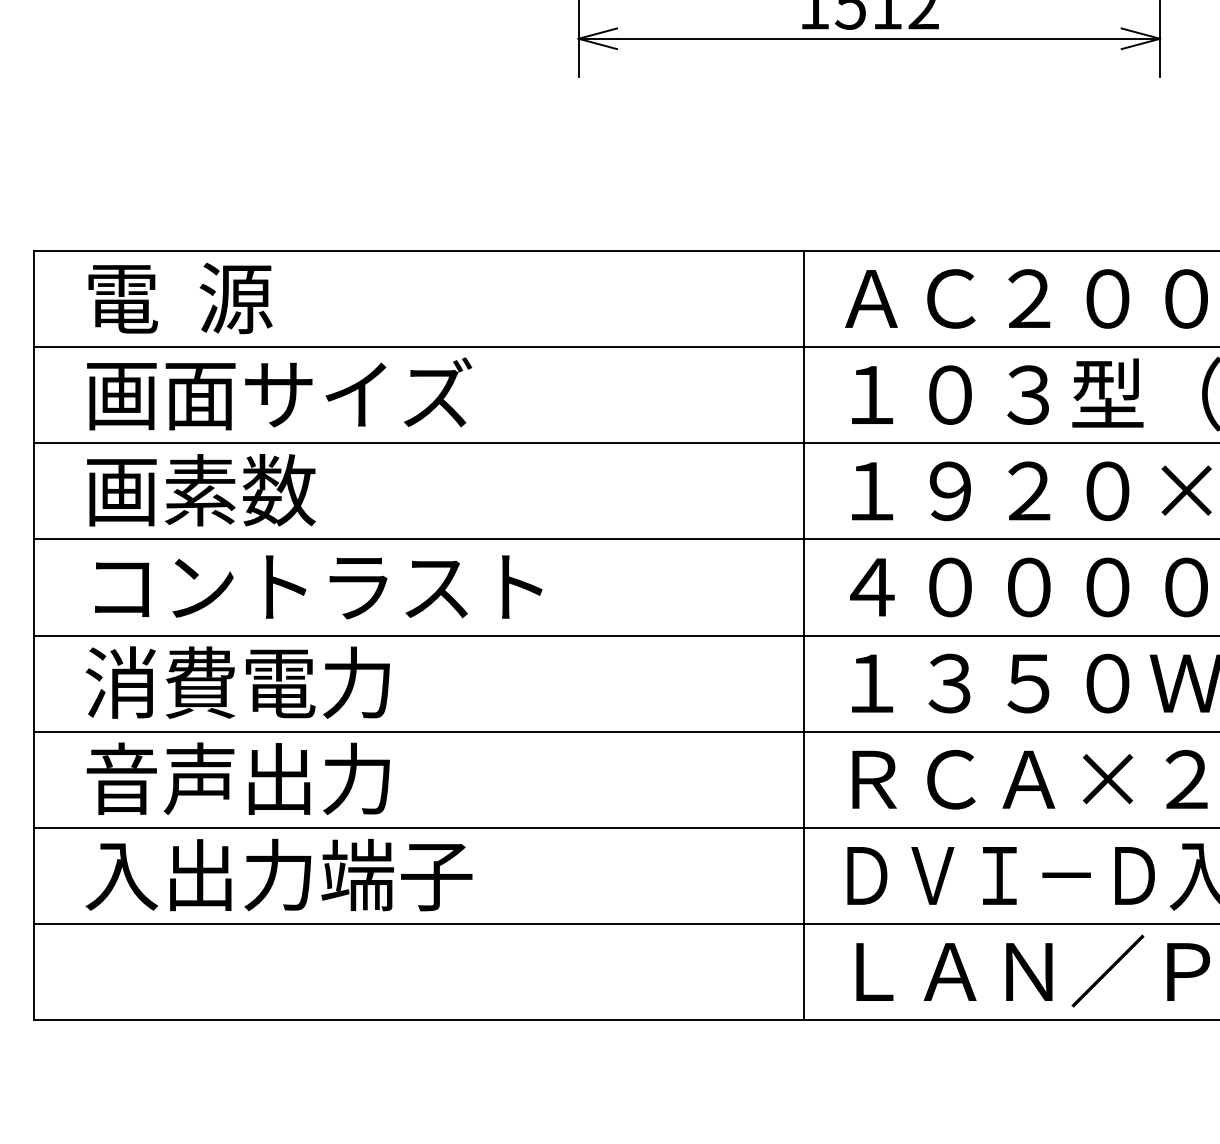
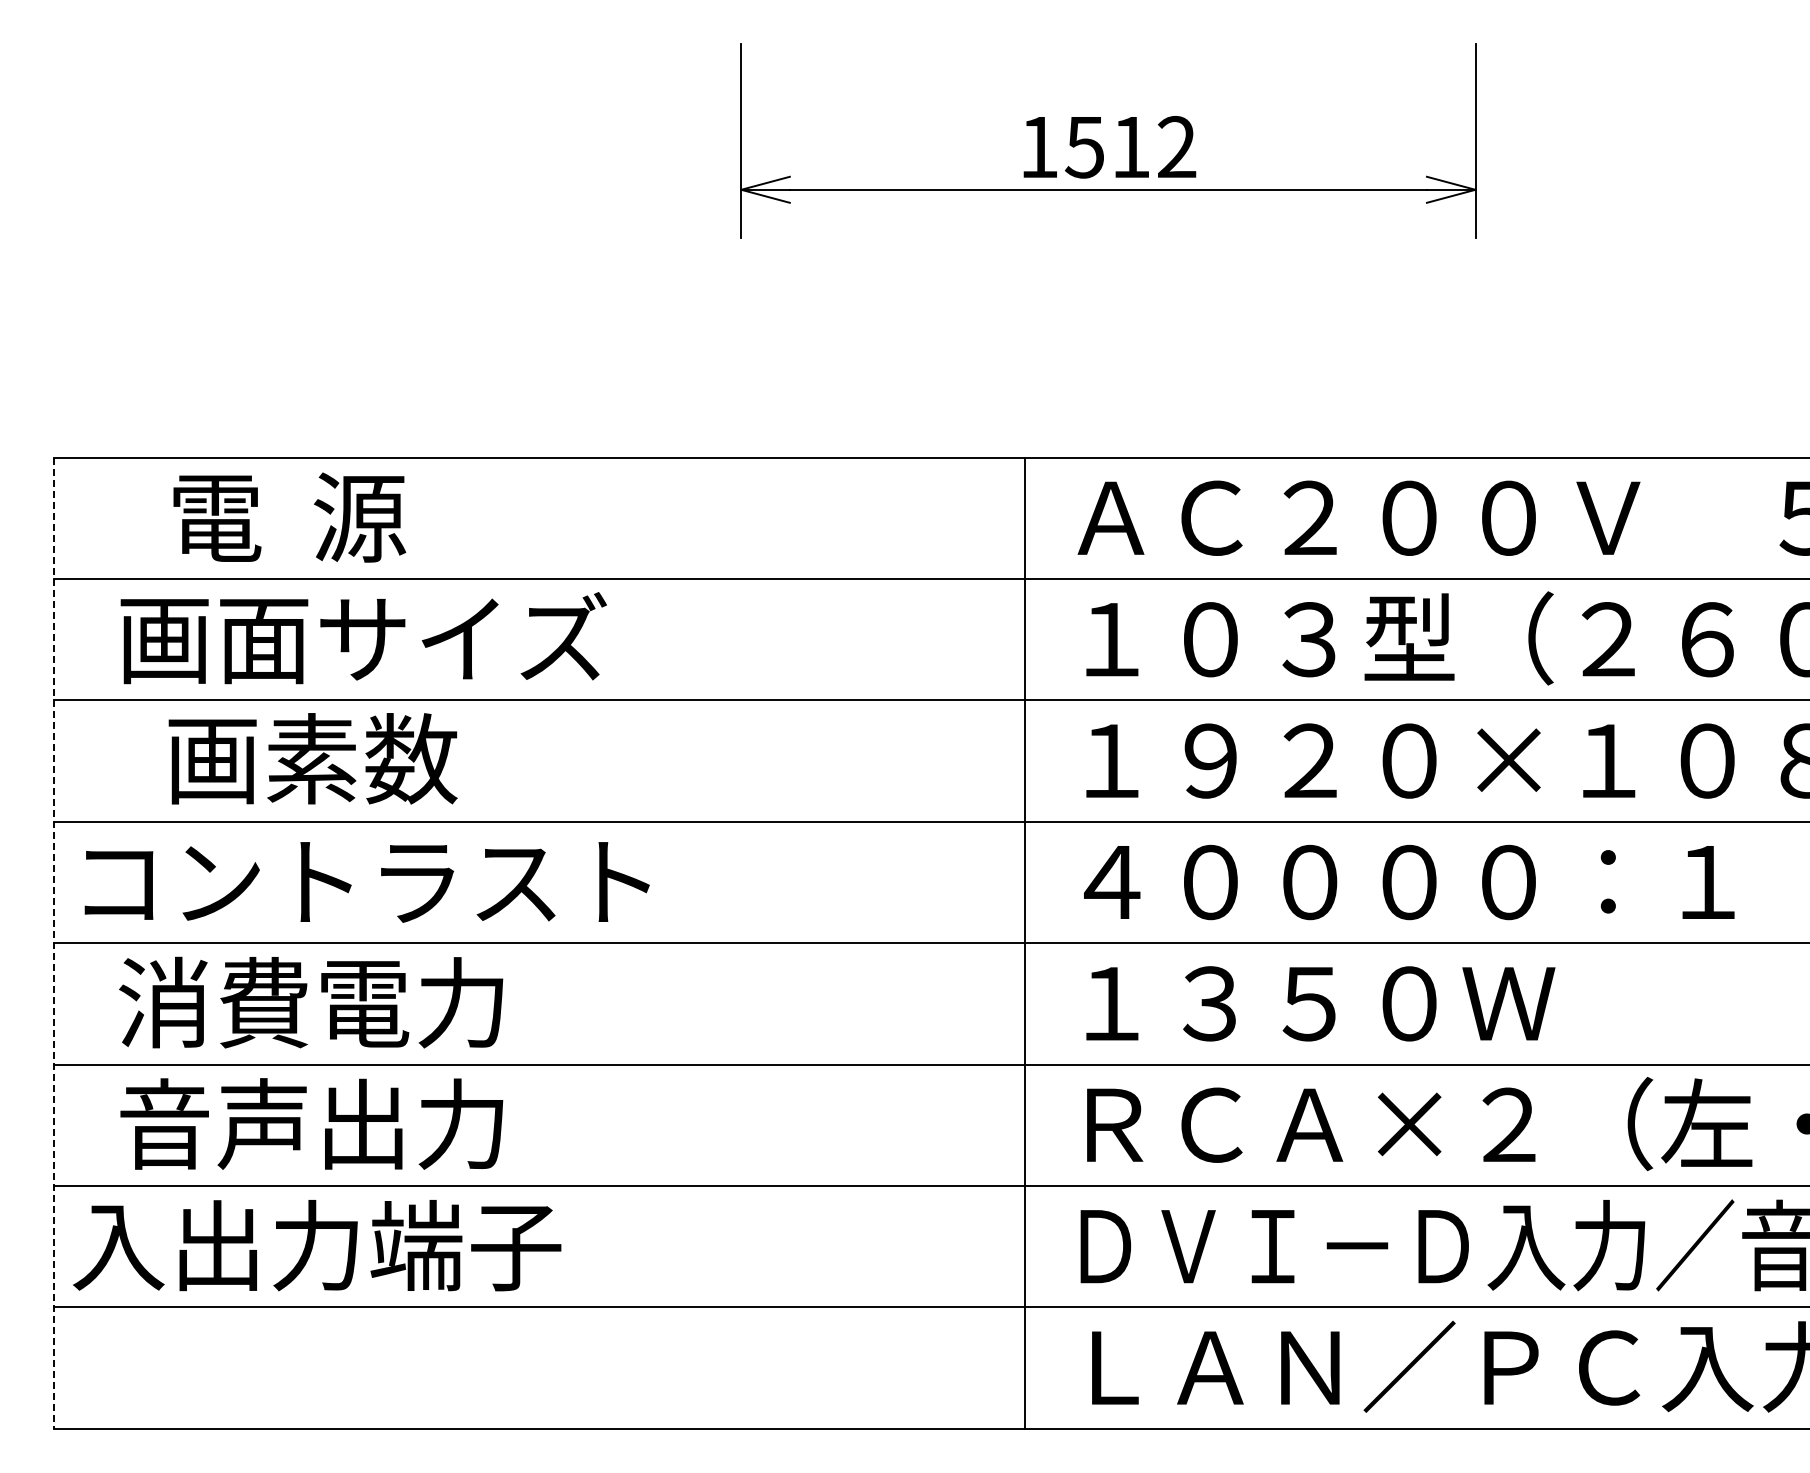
text: (180, 298) -> (289, 517), moved
text: (200, 490) -> (312, 758), moved
text: (318, 587) -> (366, 882), moved
line: (34, 635) -> (54, 943), solid -> dashed
text: (279, 875) -> (317, 1245), moved

